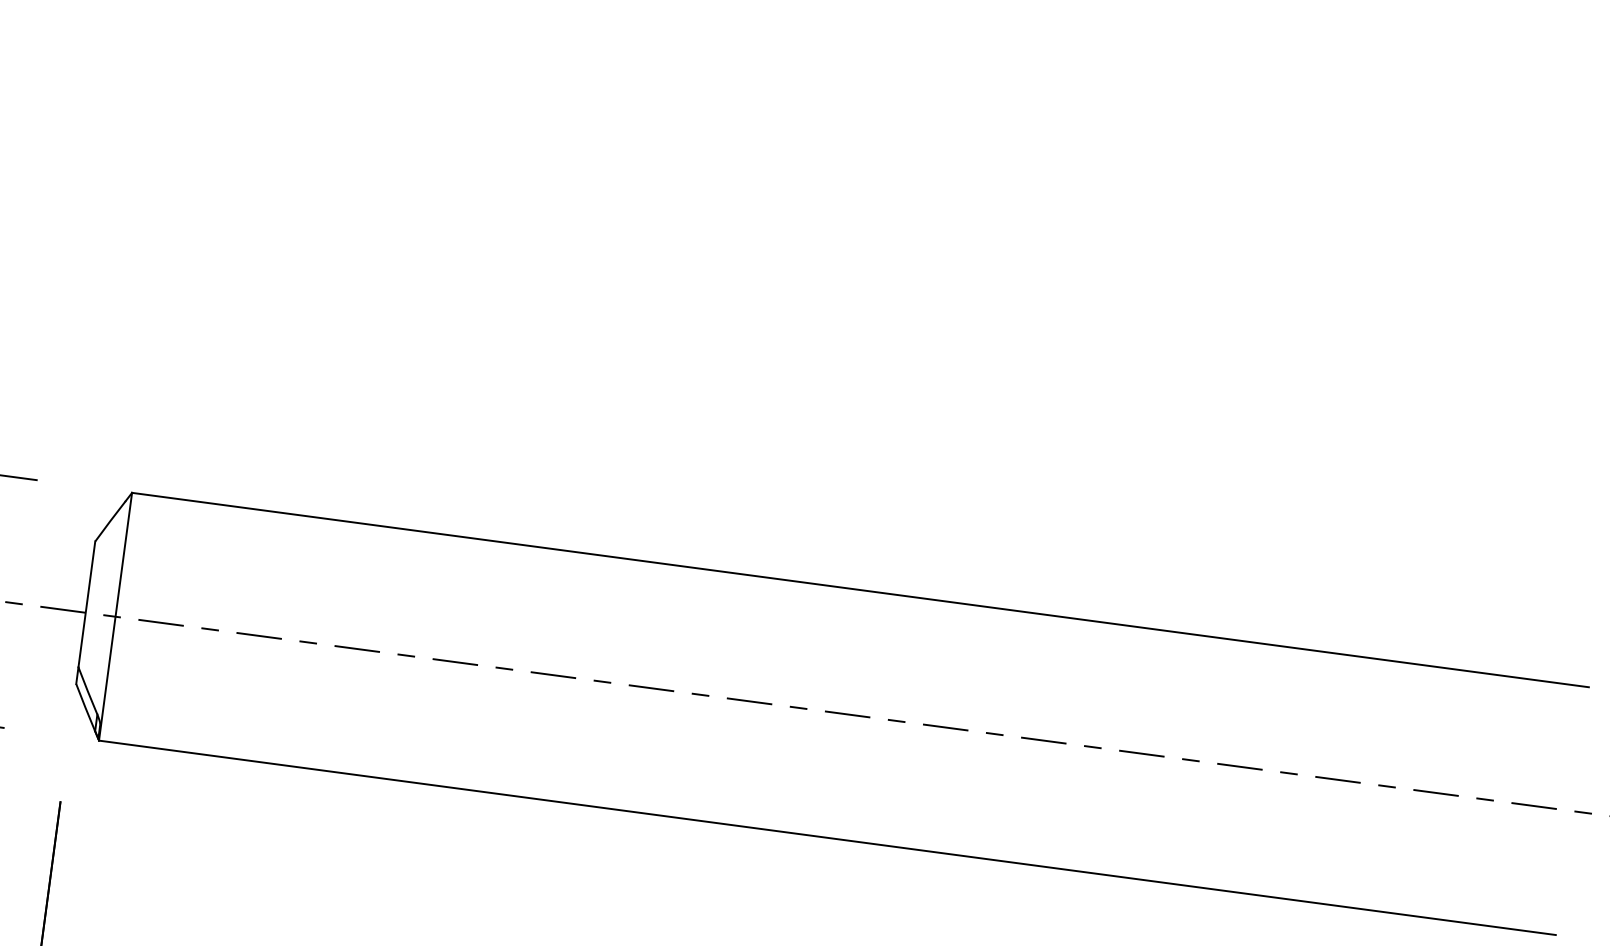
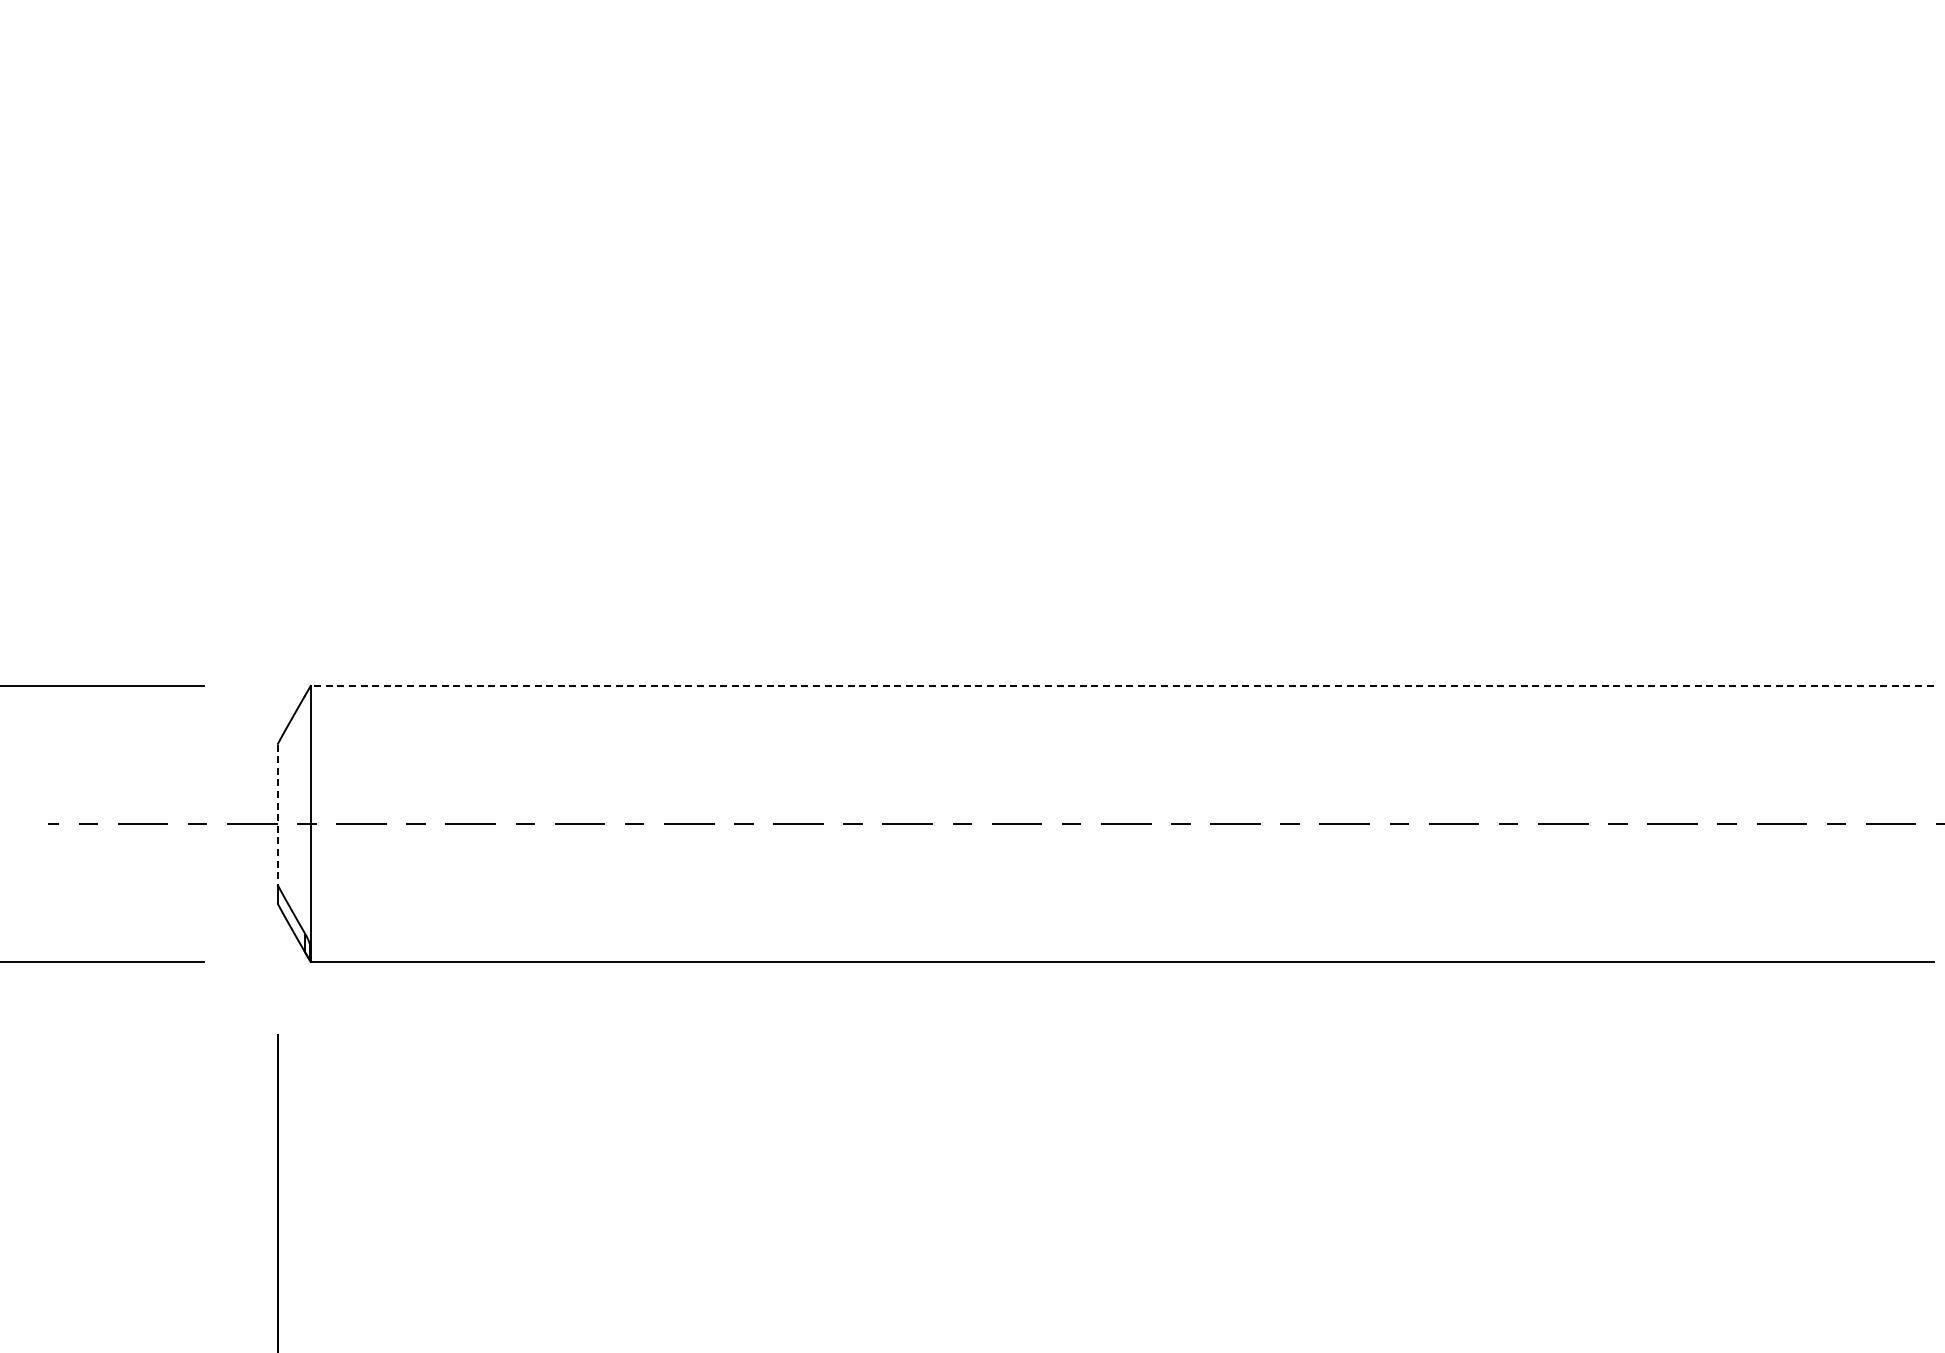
line: (859, 589) -> (1121, 685), solid -> dashed
line: (86, 605) -> (277, 815), solid -> dashed

